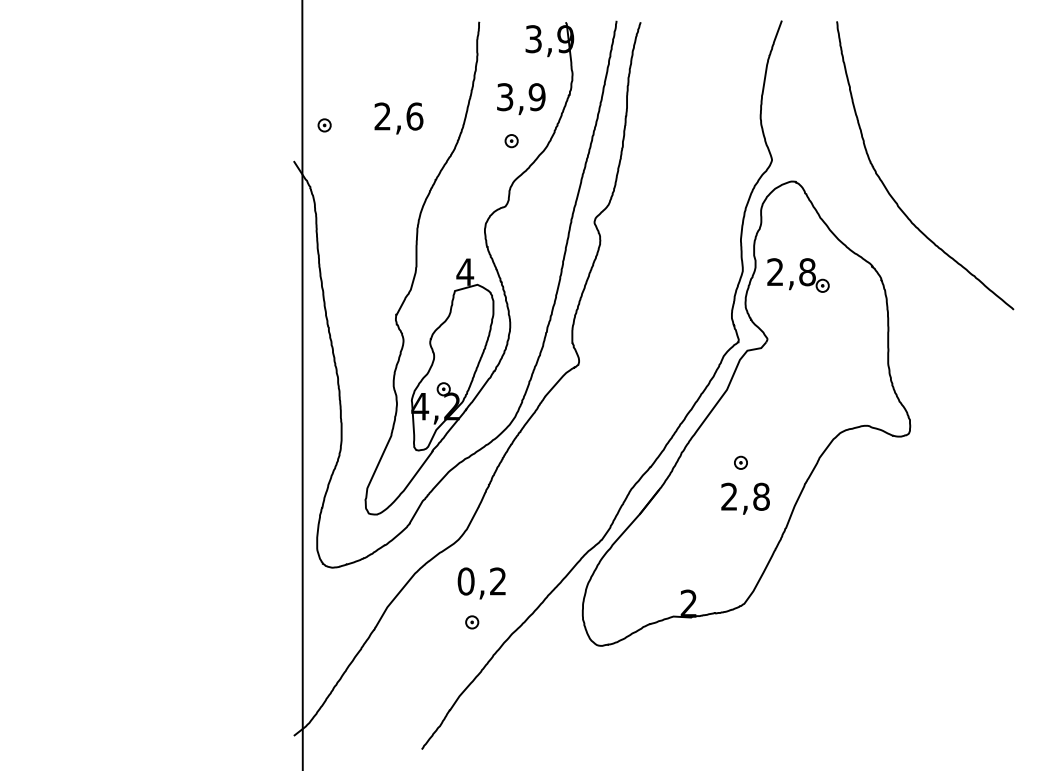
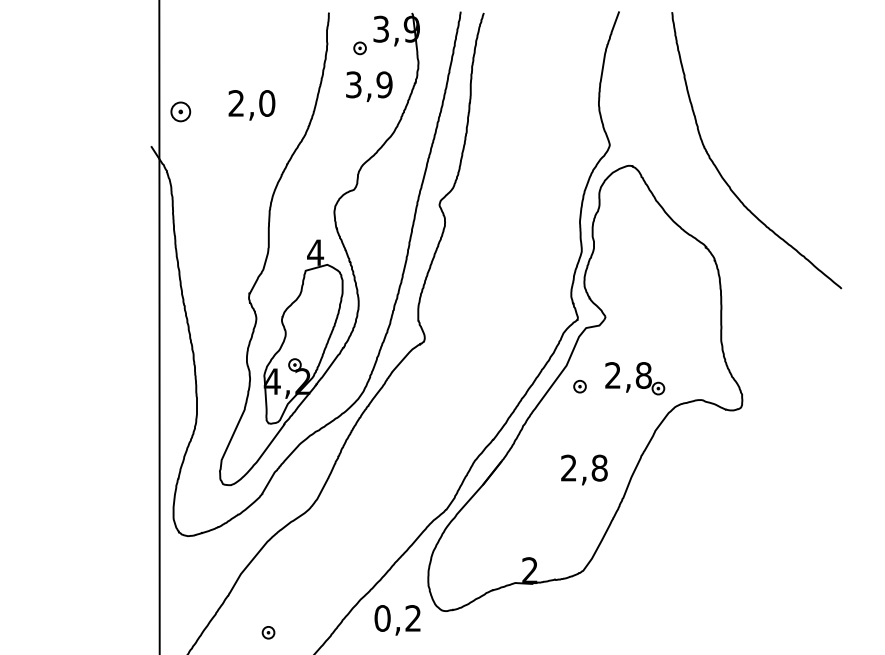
text: (414, 116) -> (266, 103), 2,6 -> 2,0
part: (324, 125) -> (180, 112), size x1.6
part: (511, 141) -> (359, 48), moved
part: (798, 275) -> (635, 378), moved
part: (740, 462) -> (579, 386), moved
text: (481, 583) -> (397, 620), moved
part: (472, 622) -> (268, 632), moved

